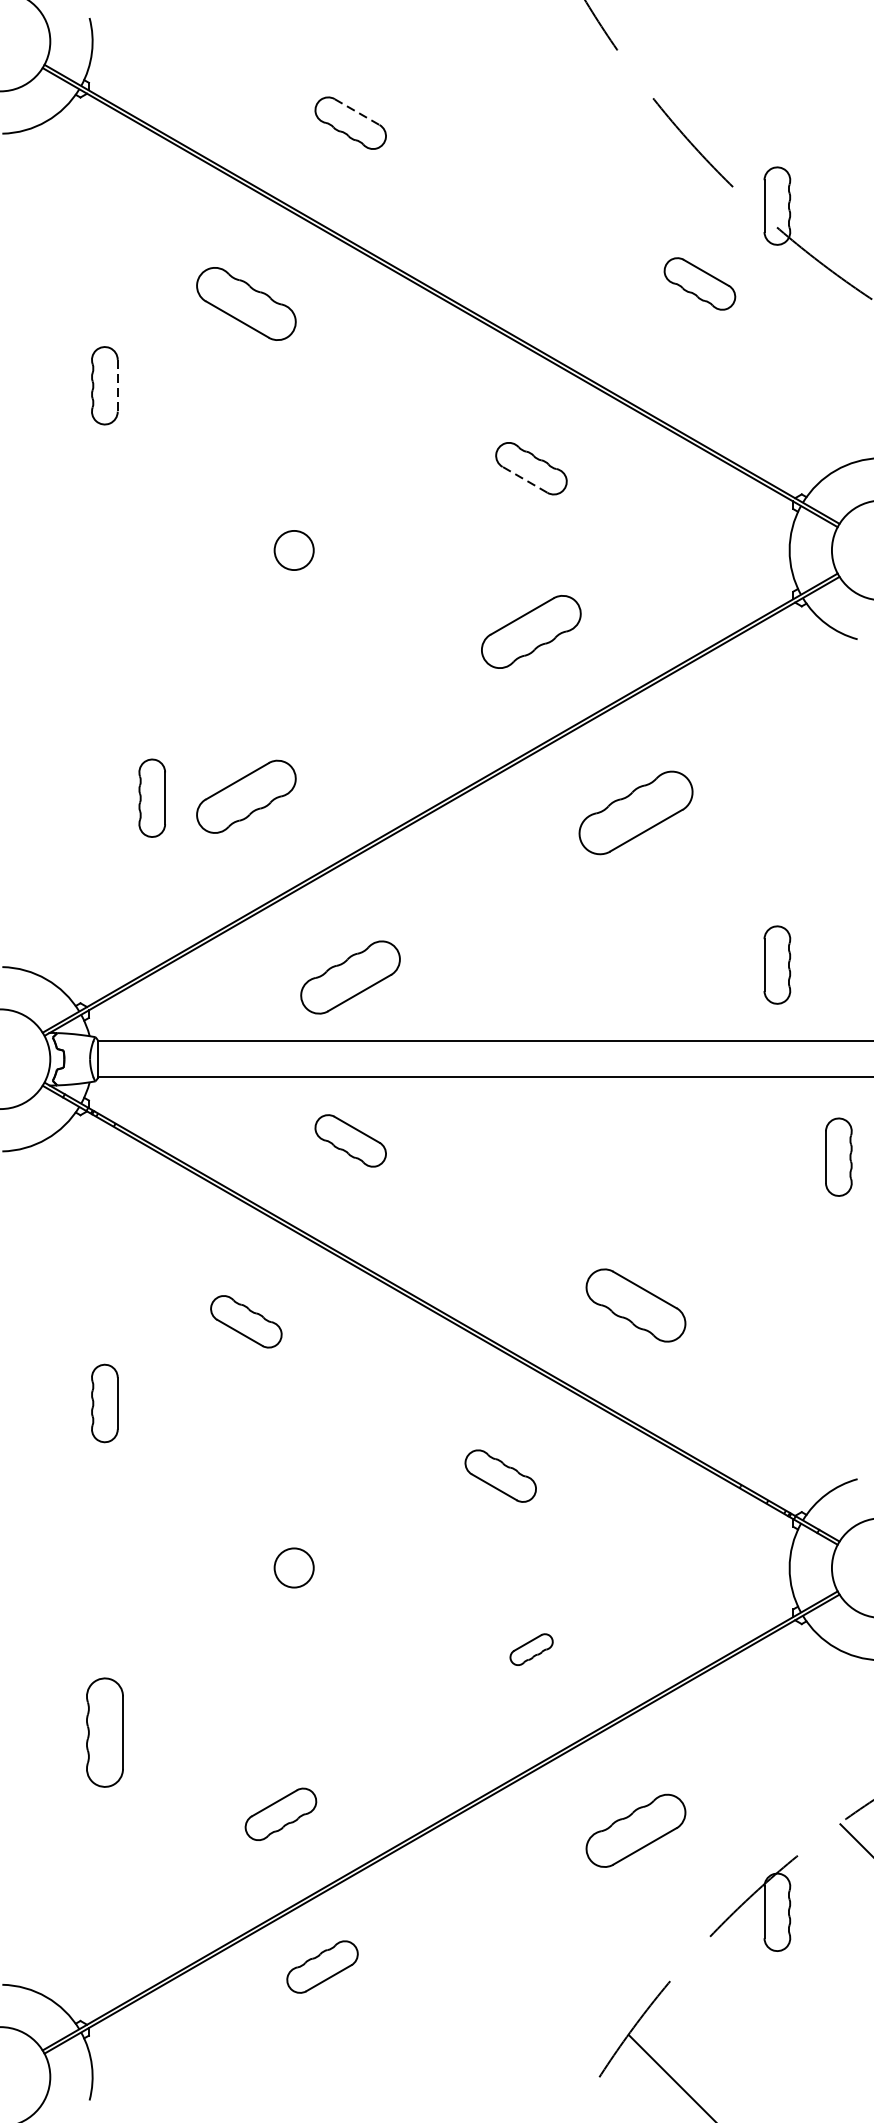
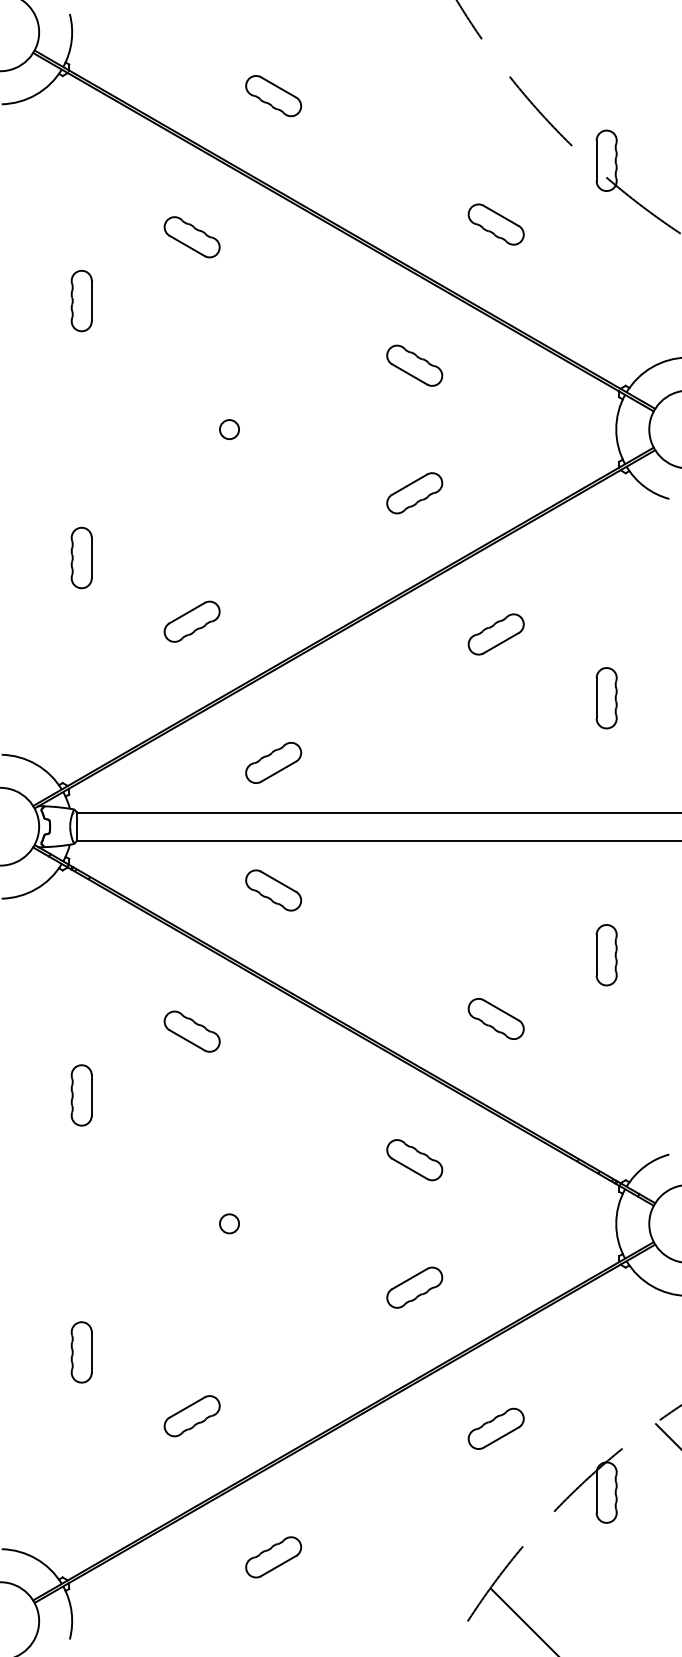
line: (358, 112) -> (279, 87), dashed -> solid
part: (698, 283) -> (495, 224), moved
part: (245, 304) -> (191, 237), size x0.71
line: (117, 386) -> (91, 301), dashed -> solid
line: (524, 479) -> (409, 374), dashed -> solid
circle: (294, 550) -> (229, 429), size x0.62
part: (531, 632) -> (414, 493), size x0.71
part: (245, 796) -> (191, 621), size x0.71
part: (151, 797) -> (81, 557), moved
part: (634, 812) -> (495, 634), size x0.62
part: (777, 965) -> (606, 698), moved
part: (350, 976) -> (273, 762), size x0.71
part: (838, 1157) -> (606, 955), moved
part: (634, 1304) -> (495, 1018), size x0.71
part: (500, 1476) -> (414, 1160), moved
circle: (294, 1567) -> (229, 1223), size x0.62
part: (531, 1649) -> (414, 1287), size x1.67
part: (104, 1732) -> (81, 1352), size x0.71
part: (280, 1814) -> (191, 1416), moved
part: (634, 1830) -> (495, 1428), size x0.71
part: (322, 1967) -> (273, 1557), moved

